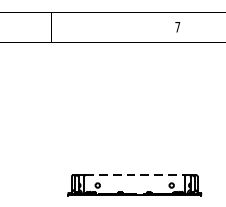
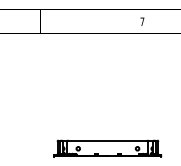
line: (135, 175) -> (108, 140), dashed -> solid

